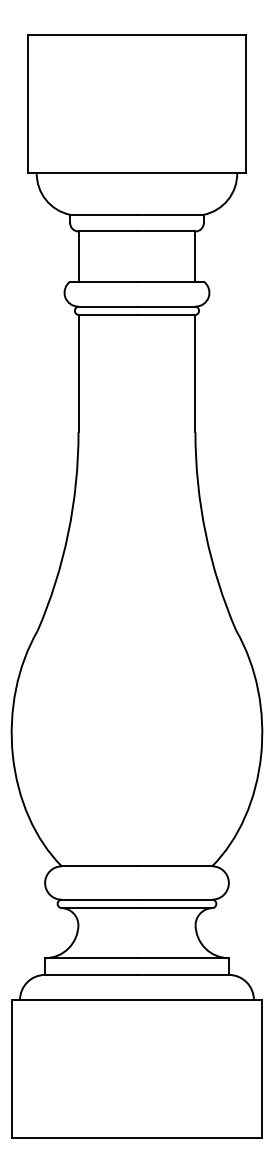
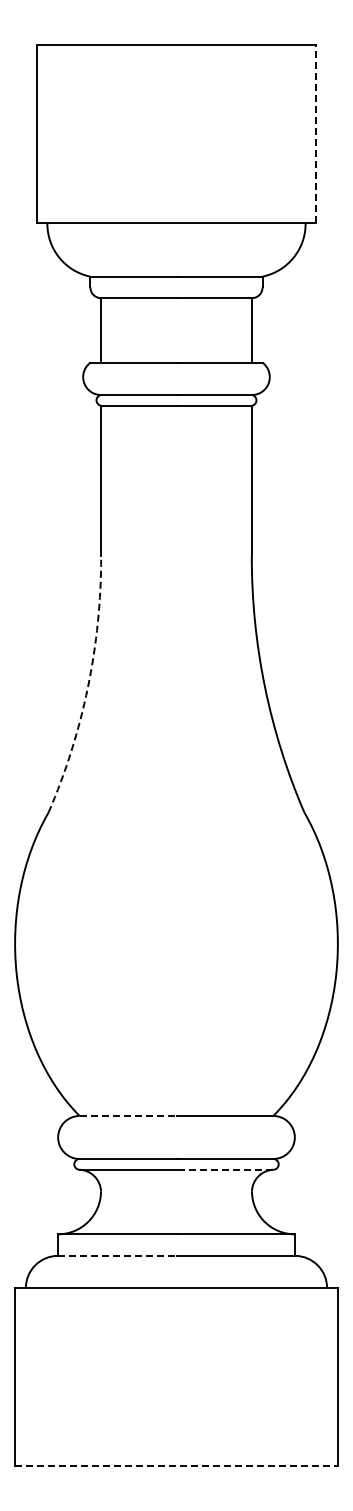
line: (245, 104) -> (316, 134), solid -> dashed
arc: (67, 533) -> (87, 687), solid -> dashed
line: (99, 865) -> (128, 1115), solid -> dashed
line: (174, 907) -> (224, 1169), solid -> dashed
line: (91, 974) -> (117, 1255), solid -> dashed
line: (137, 1137) -> (176, 1465), solid -> dashed

